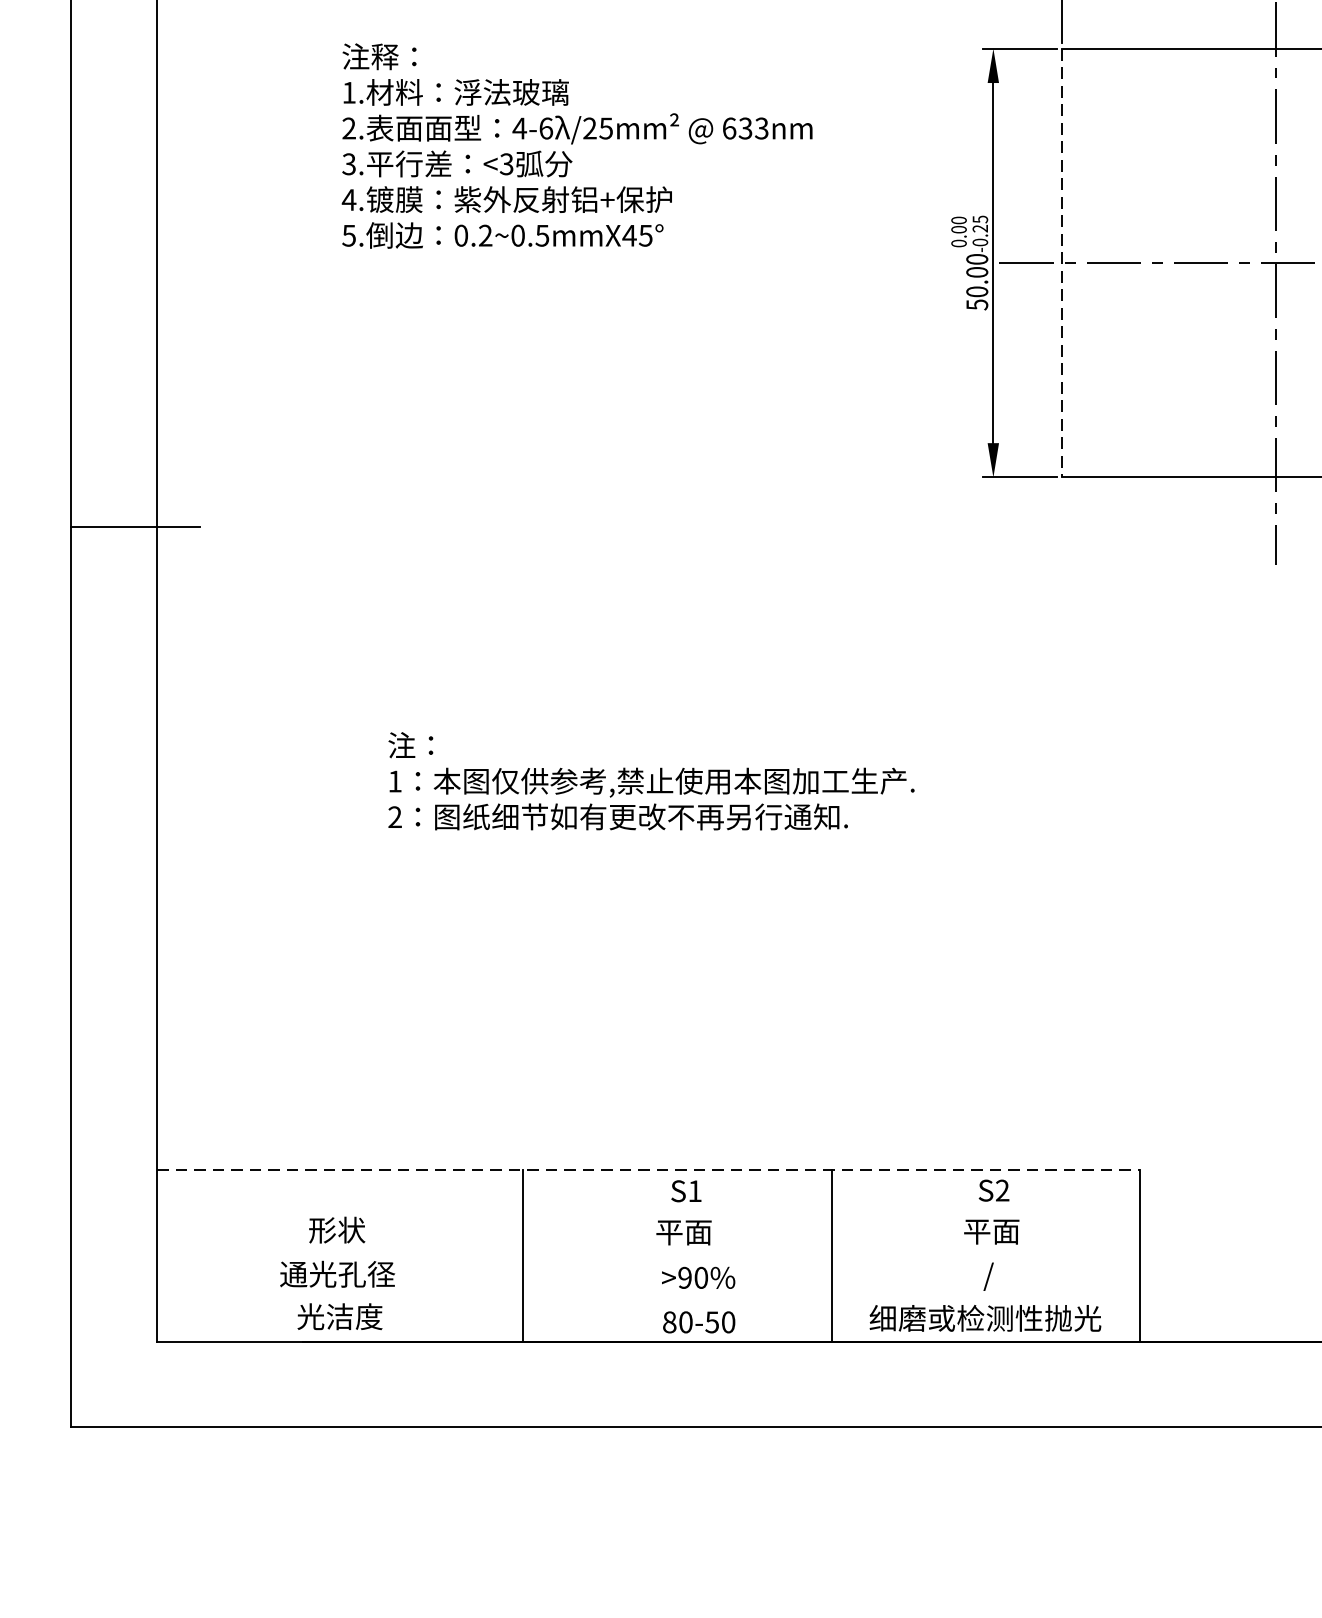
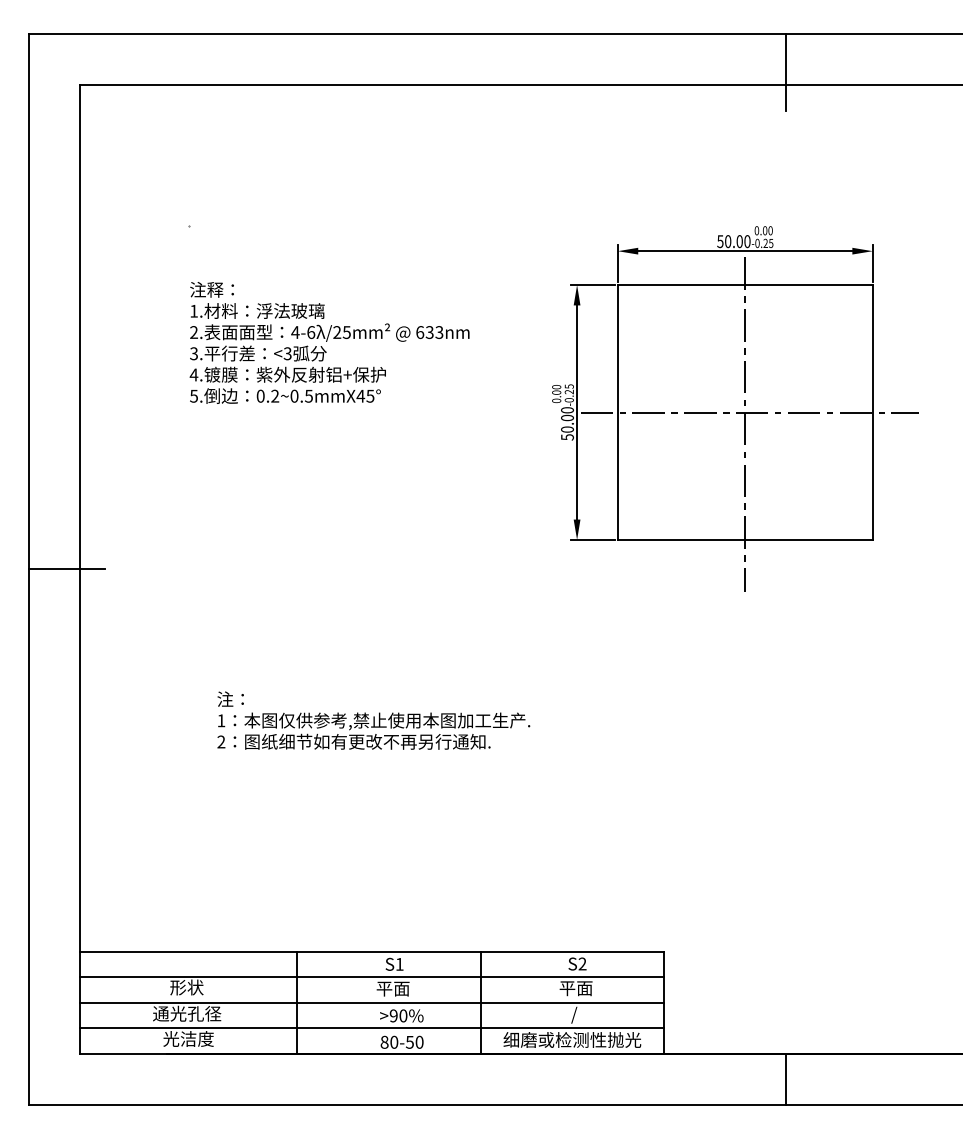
line: (1061, 264) -> (617, 413), dashed -> solid
line: (649, 1169) -> (372, 951), dashed -> solid
line: (647, 1213) -> (371, 977), added
line: (647, 1255) -> (371, 1002), added
line: (647, 1299) -> (371, 1028), added

